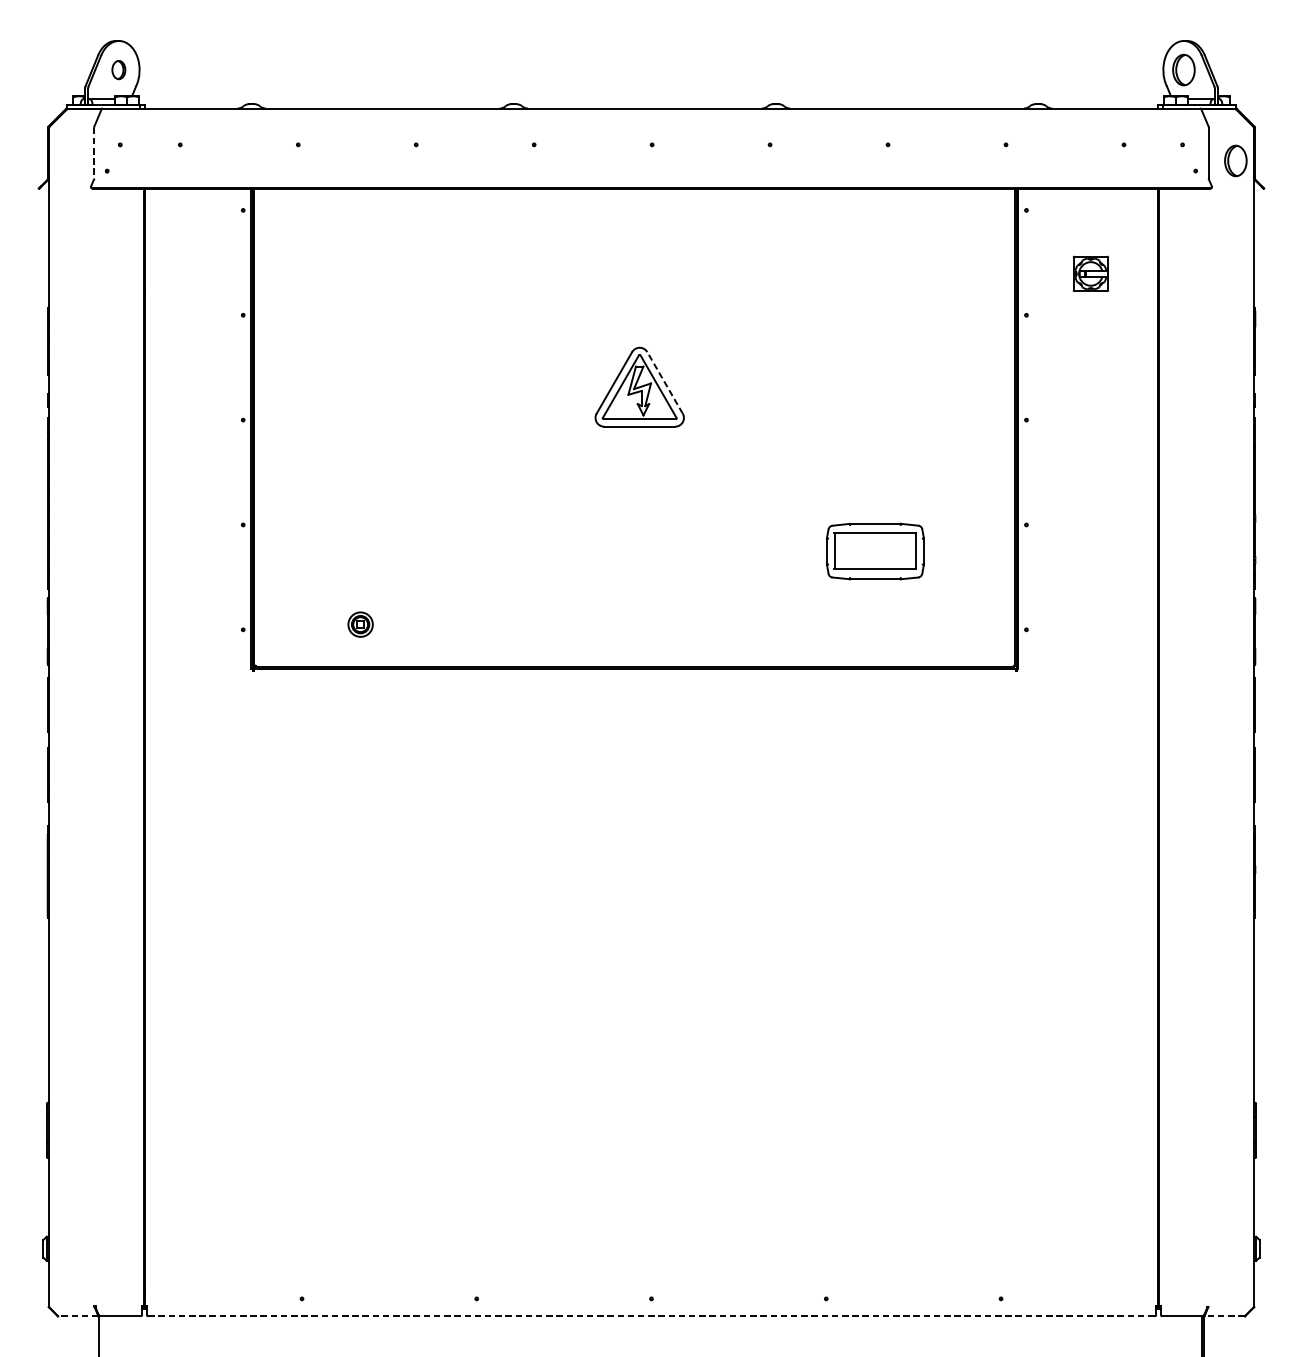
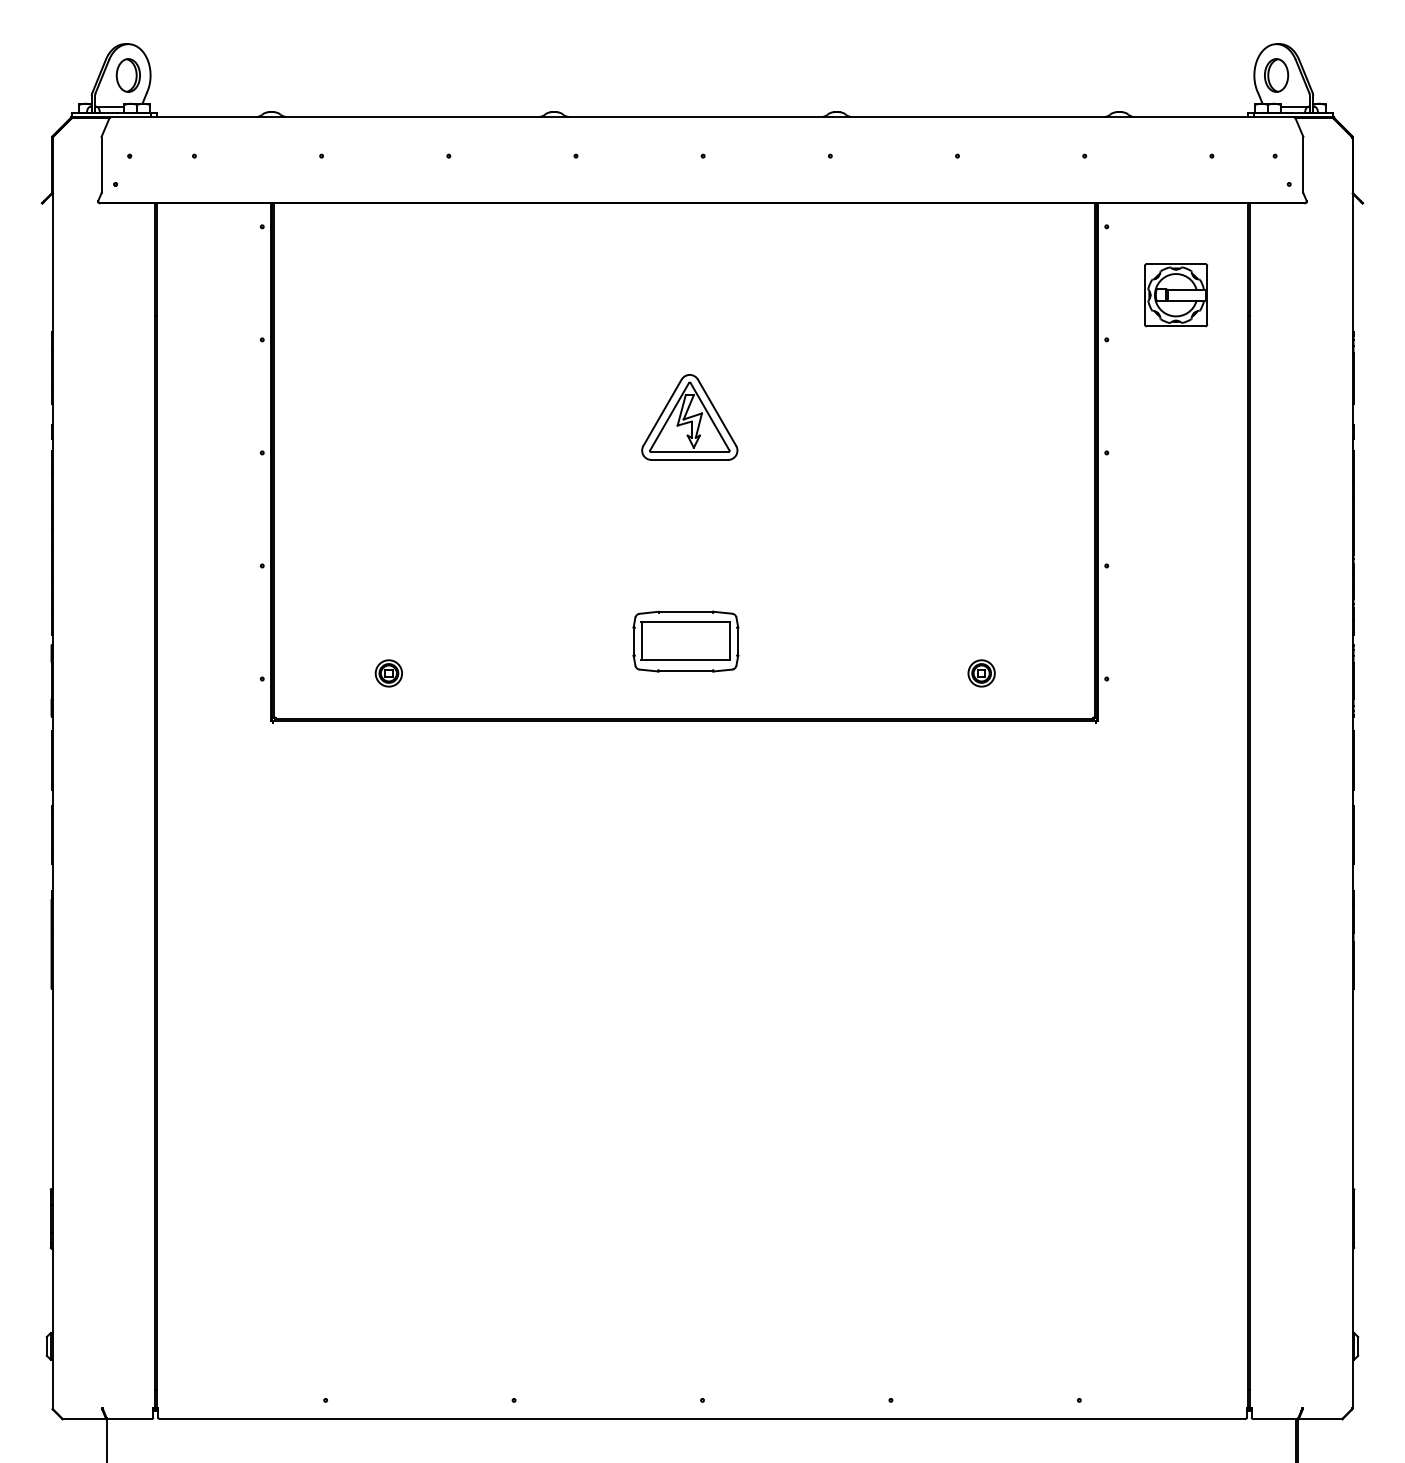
part: (118, 70) -> (127, 75), size x1.67
line: (94, 153) -> (101, 165), dashed -> solid
part: (1235, 160) -> (1332, 173), removed
part: (1091, 274) -> (1176, 295), size x1.67
line: (664, 382) -> (716, 412), dashed -> solid
part: (875, 551) -> (685, 641), moved
part: (910, 624) -> (981, 673), added
line: (78, 1316) -> (84, 1419), dashed -> solid
line: (651, 1316) -> (702, 1419), dashed -> solid
line: (1224, 1316) -> (1320, 1419), dashed -> solid

